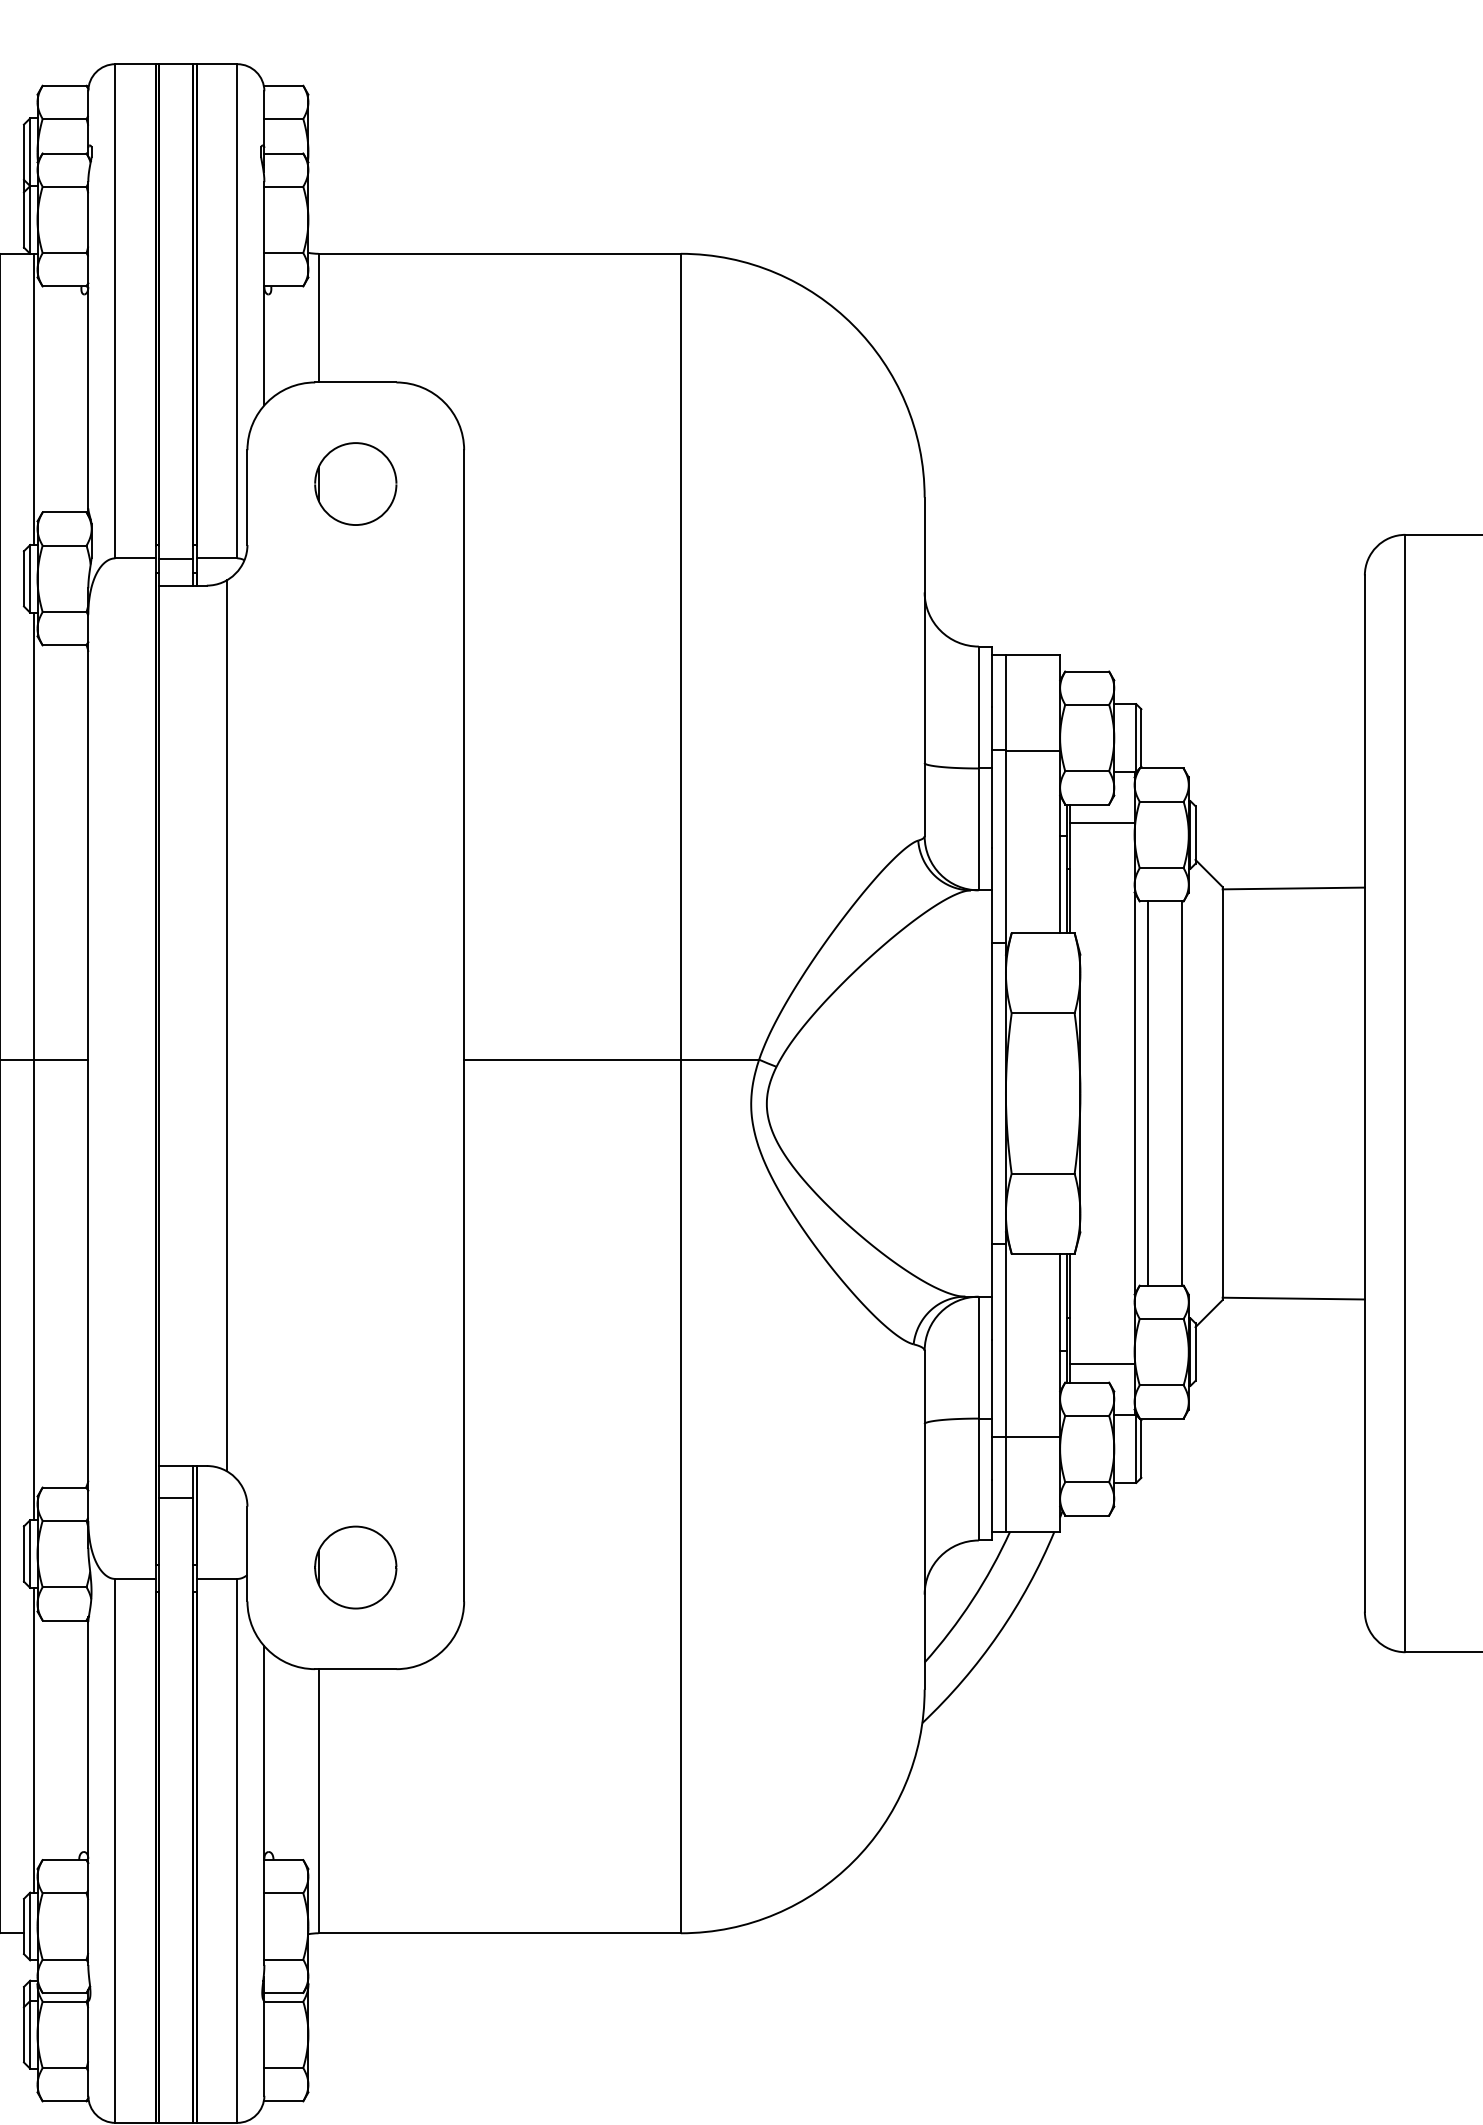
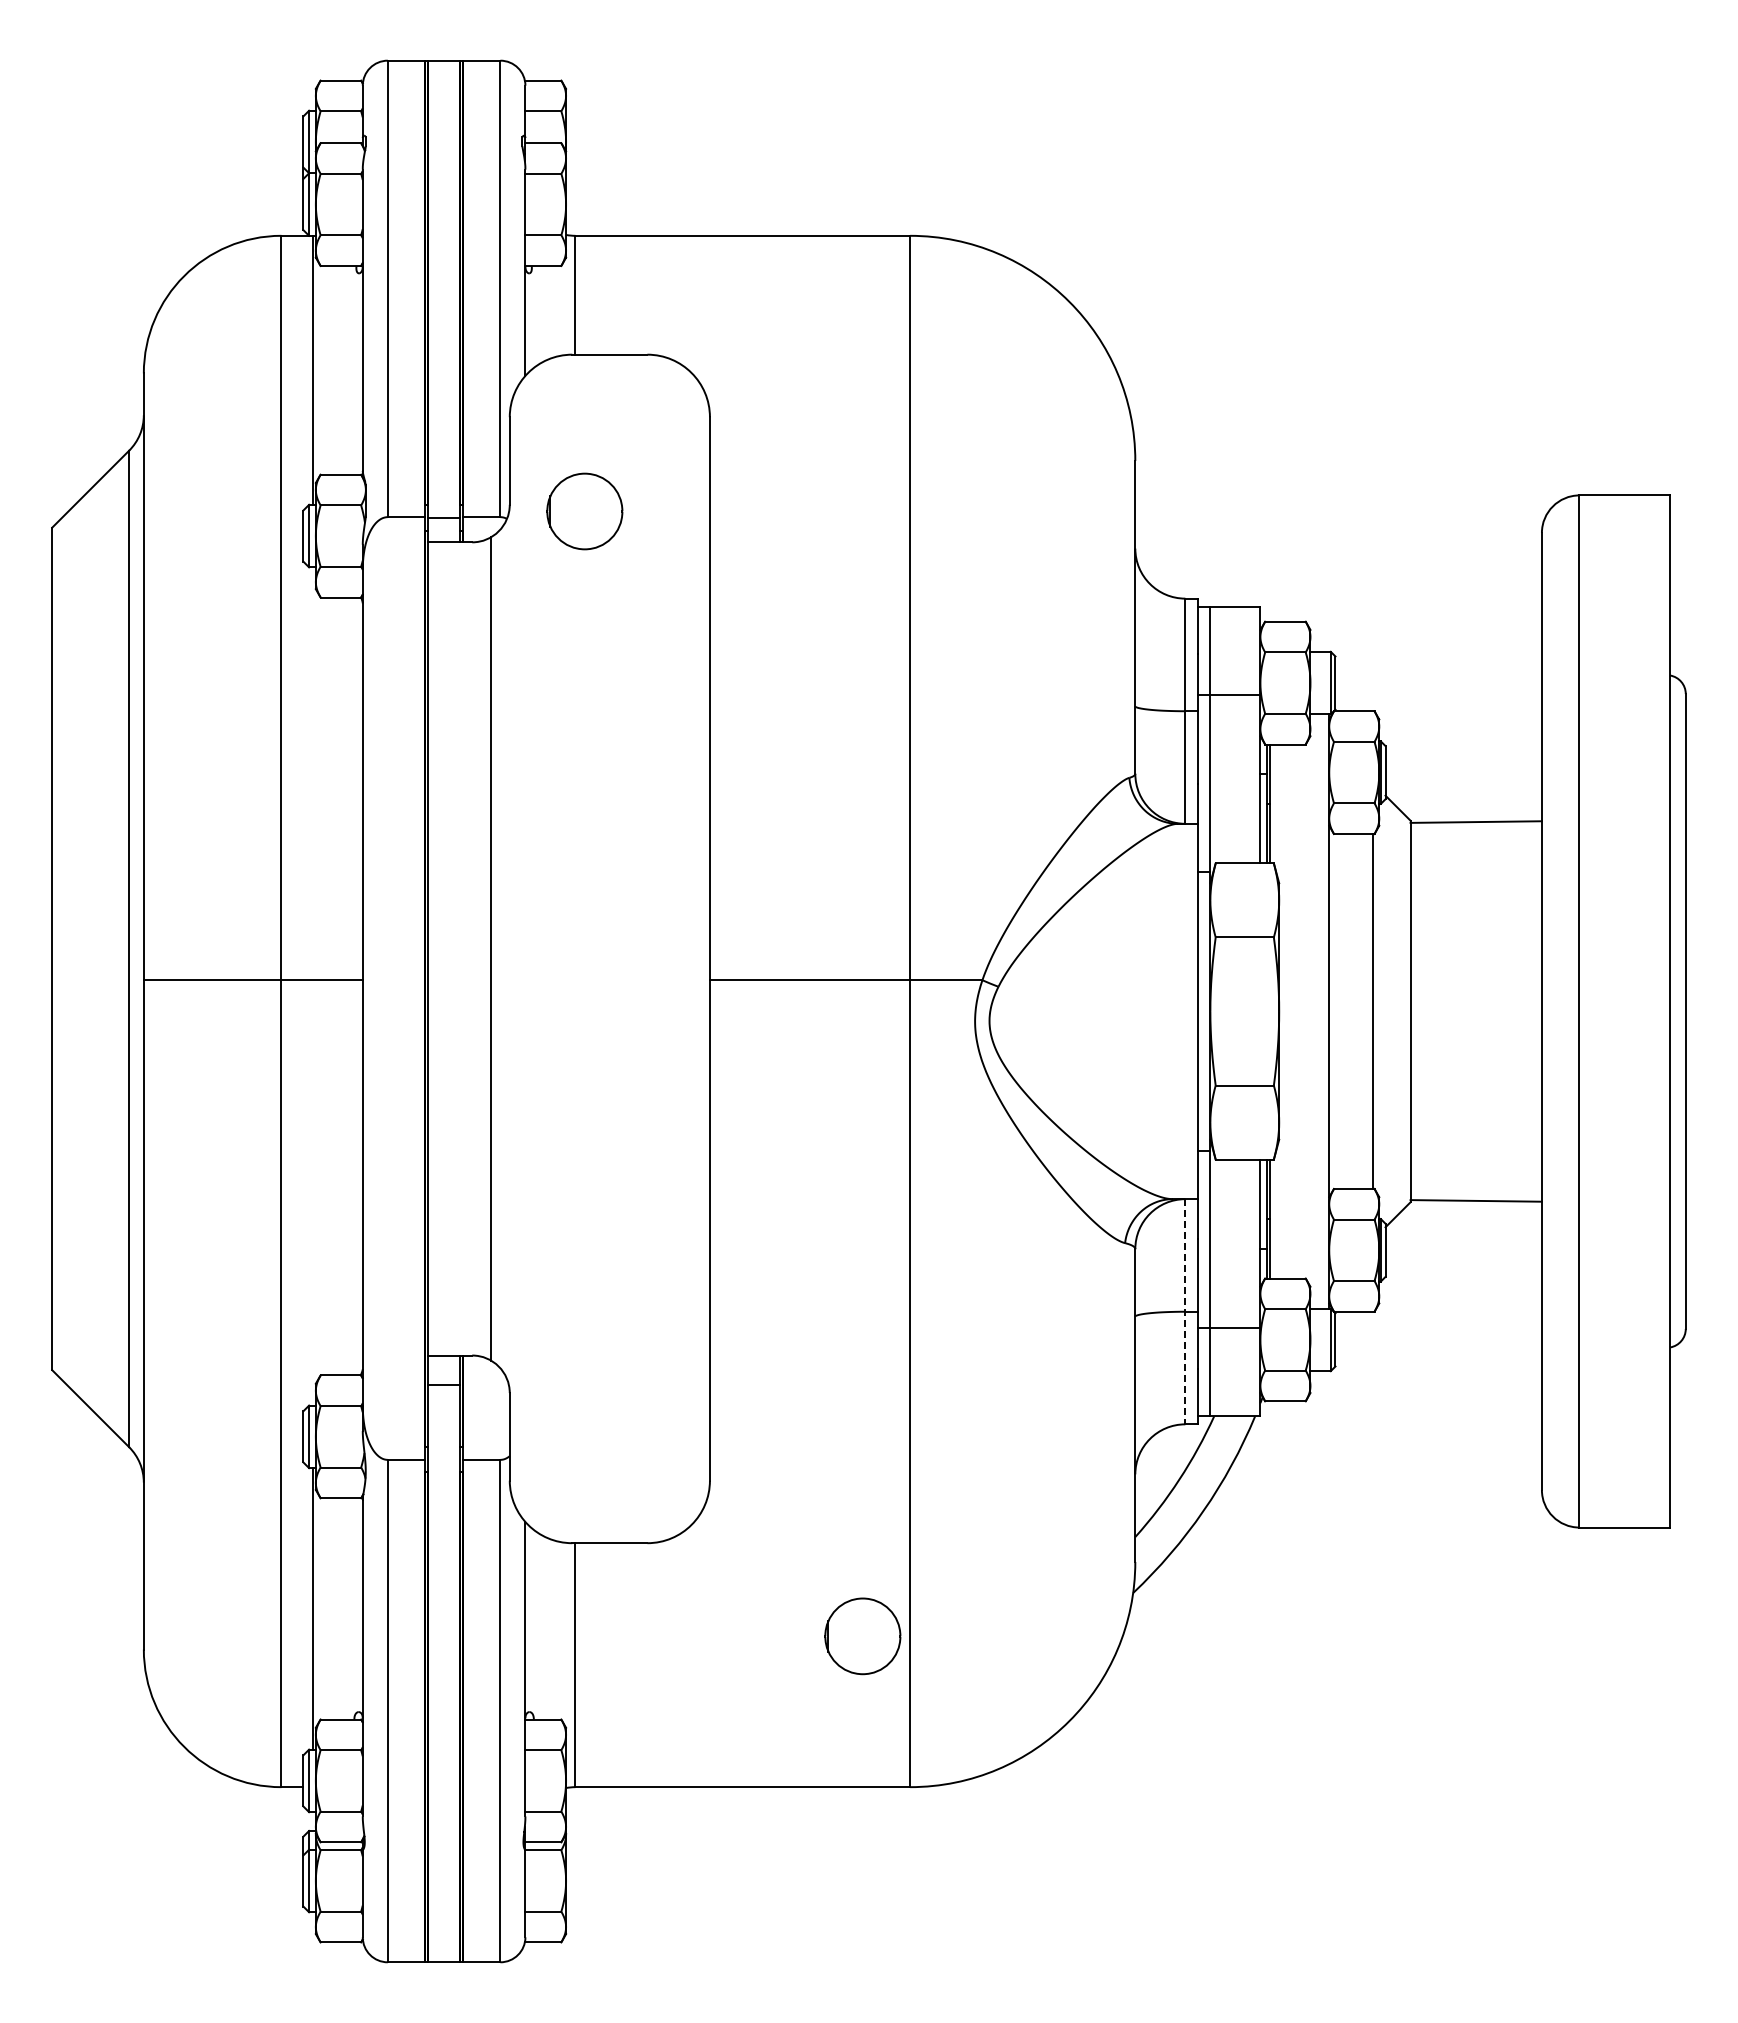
part: (355, 484) -> (584, 511), moved
line: (1102, 822) -> (1299, 761), removed
line: (33, 1066) -> (312, 986), removed
line: (1147, 1093) -> (1341, 1011), removed
line: (1102, 1364) -> (1299, 1261), removed
line: (978, 1418) -> (1185, 1311), solid -> dashed
part: (355, 1567) -> (862, 1636), moved

